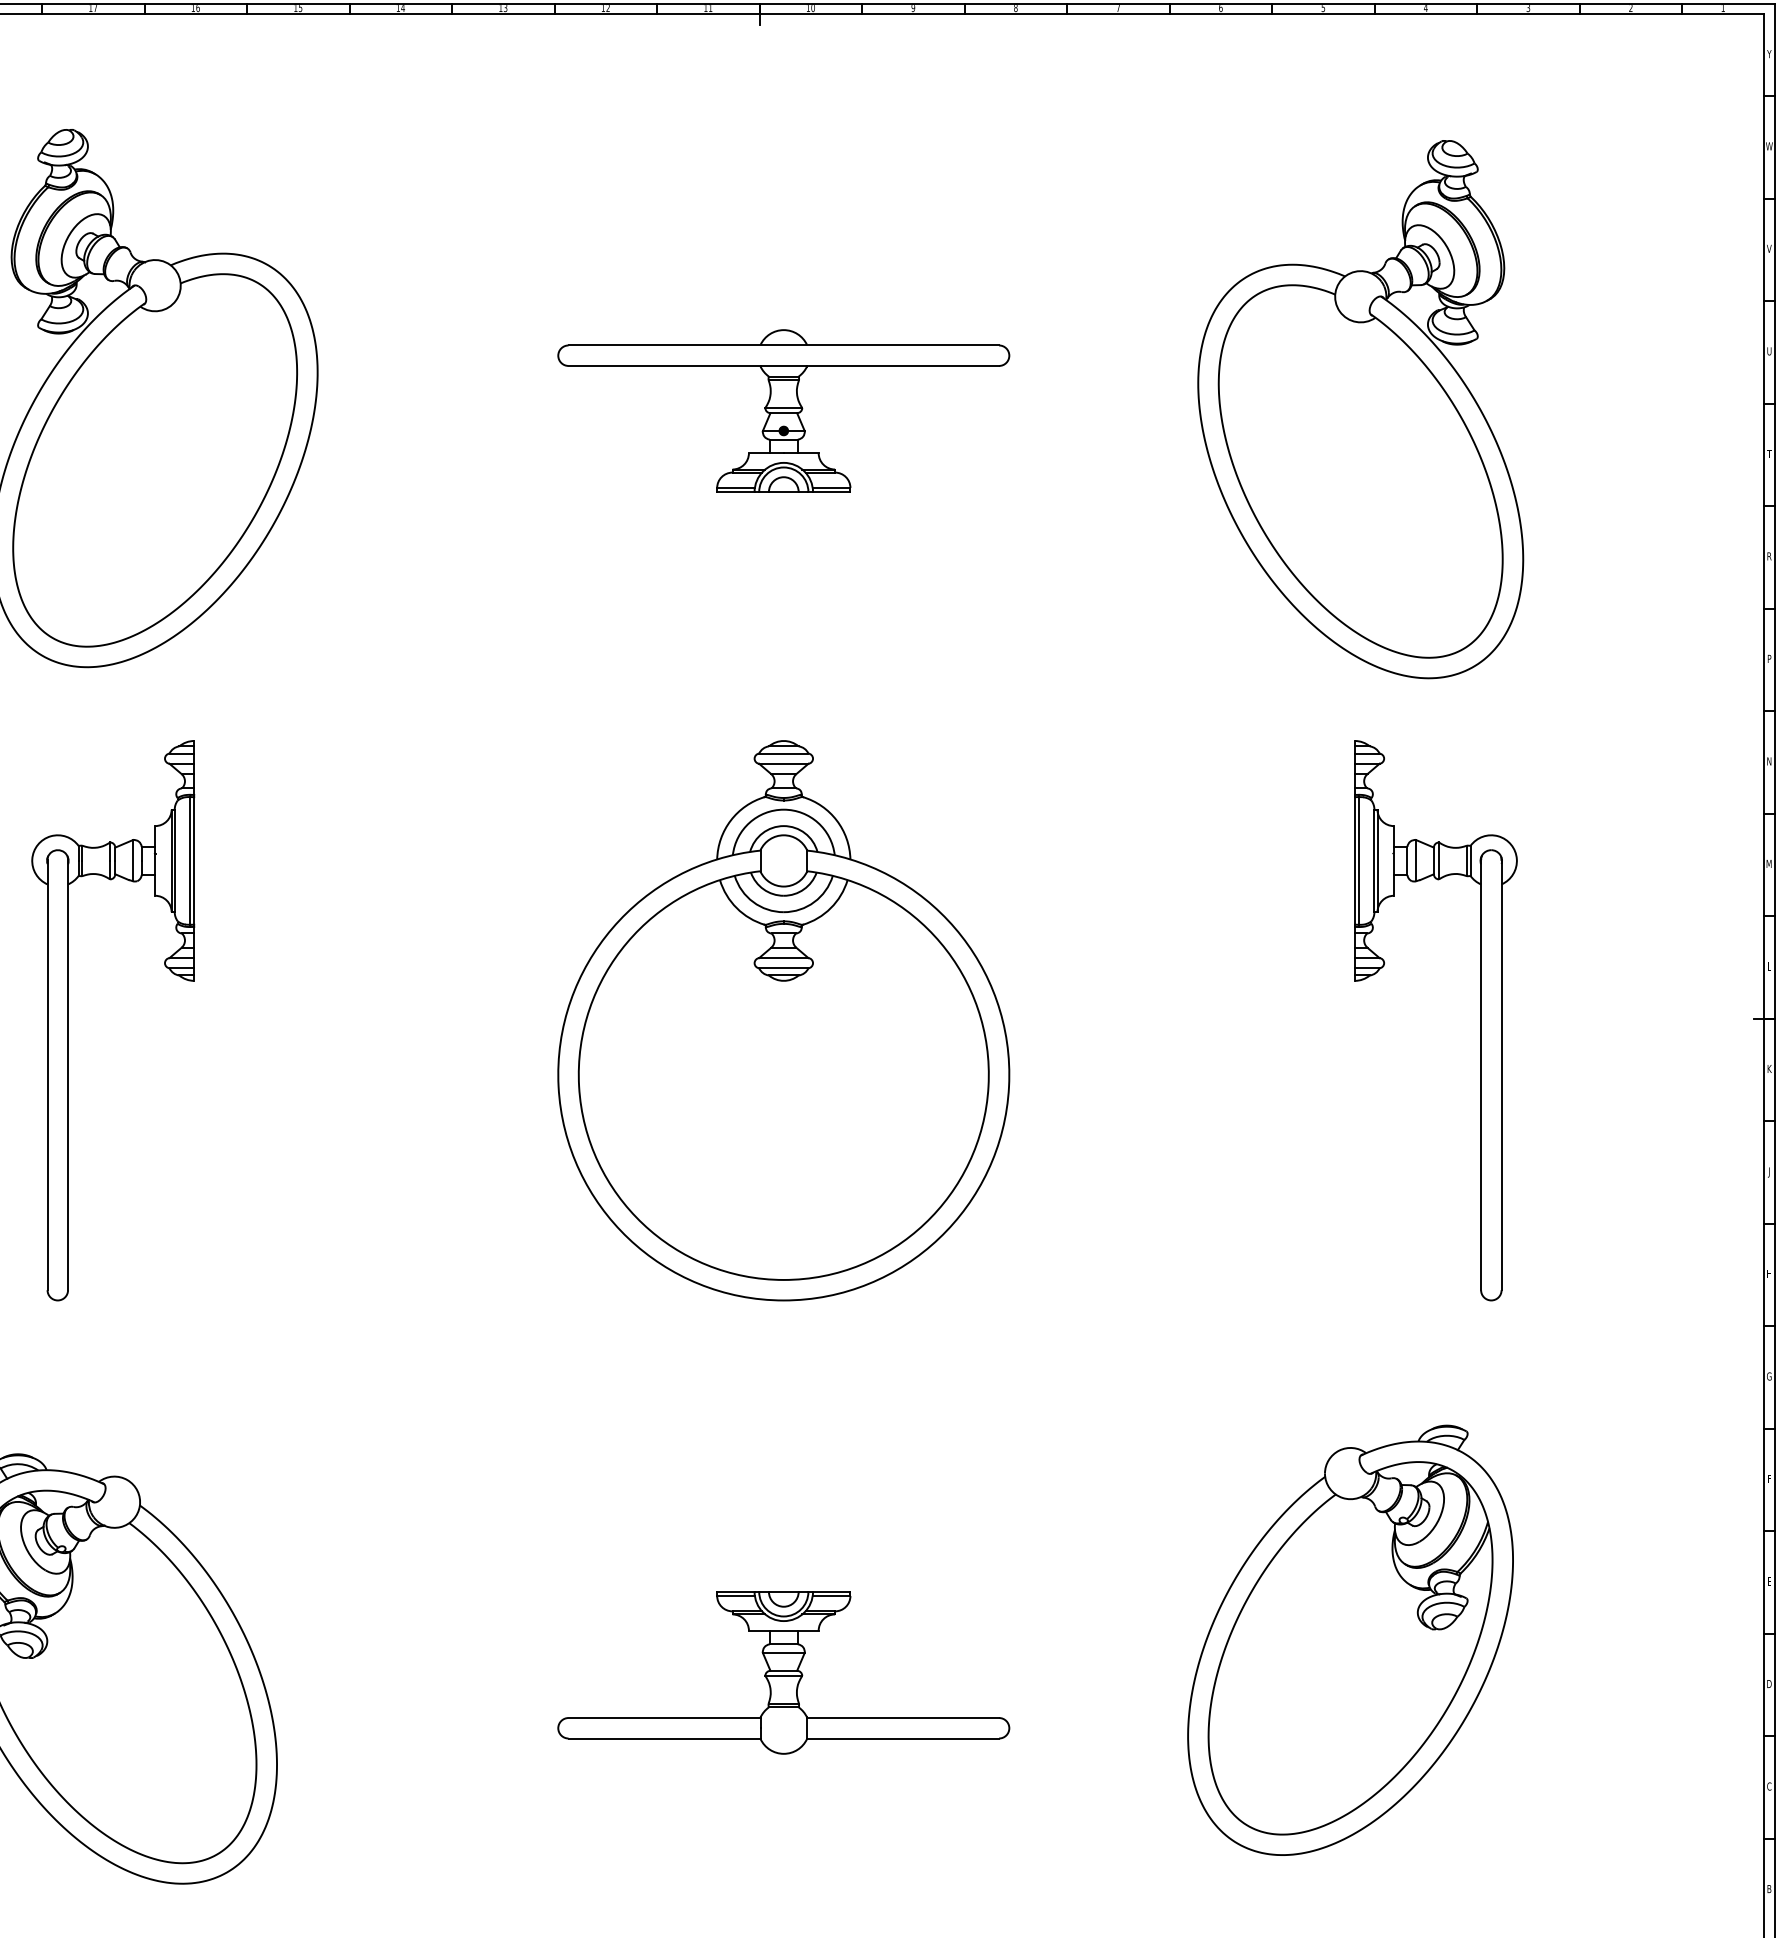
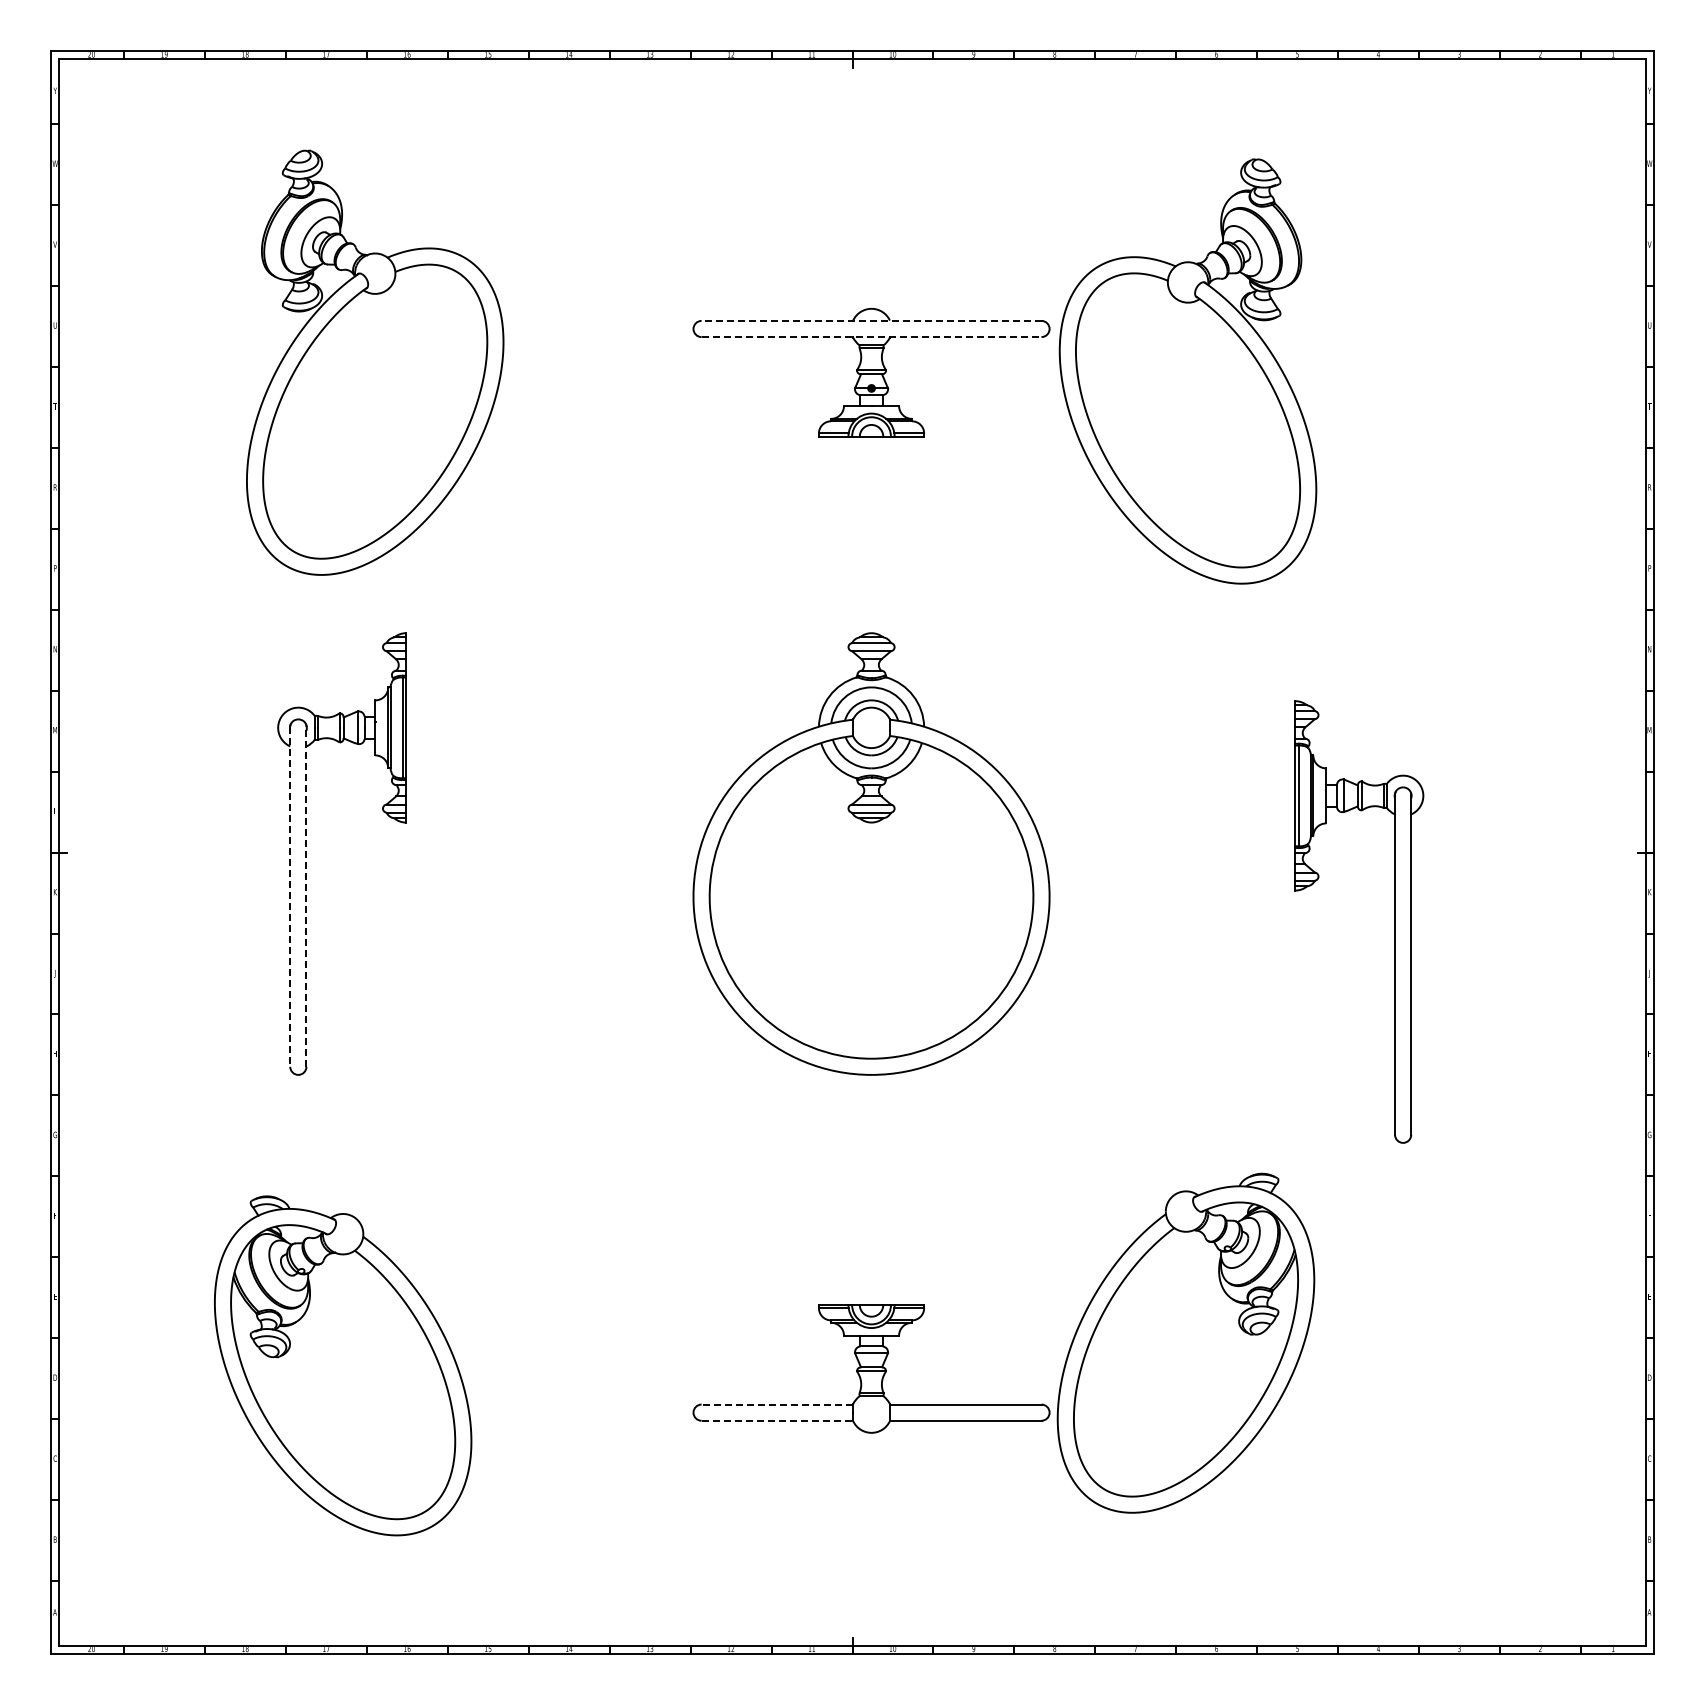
line: (783, 344) -> (871, 320), solid -> dashed
line: (783, 366) -> (871, 337), solid -> dashed
part: (1360, 409) -> (1187, 371), moved
part: (1480, 1020) -> (1394, 921), moved
line: (47, 1074) -> (290, 896), solid -> dashed
line: (68, 1074) -> (306, 896), solid -> dashed
part: (1349, 1639) -> (1185, 1342), moved
line: (664, 1717) -> (777, 1404), solid -> dashed
line: (664, 1738) -> (777, 1420), solid -> dashed

